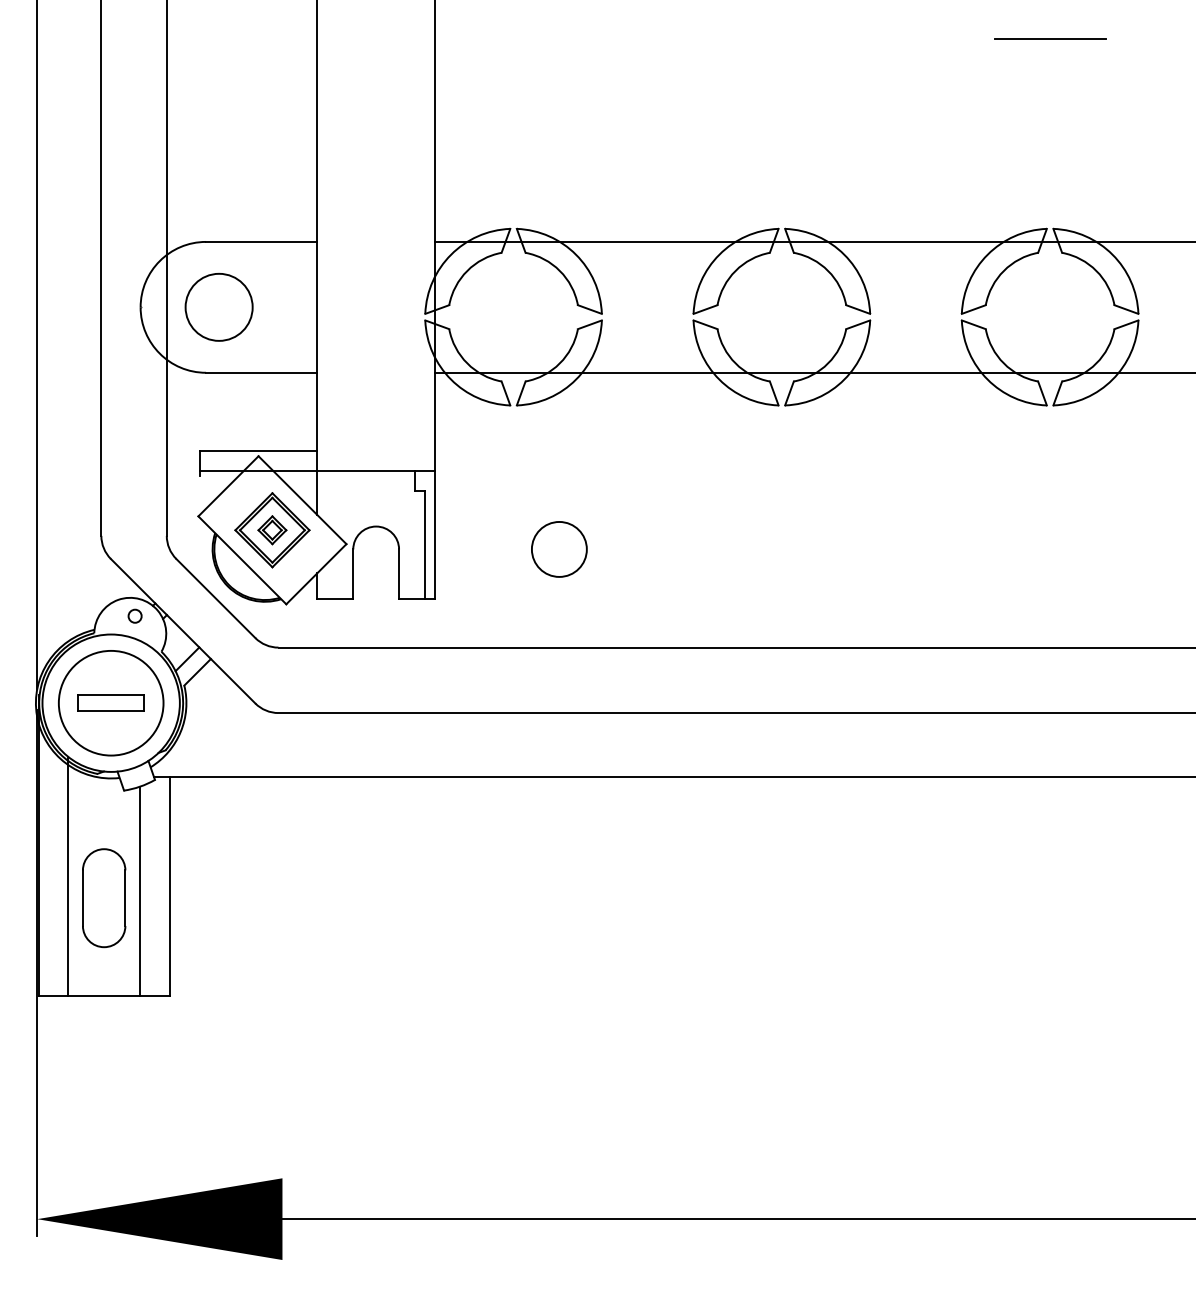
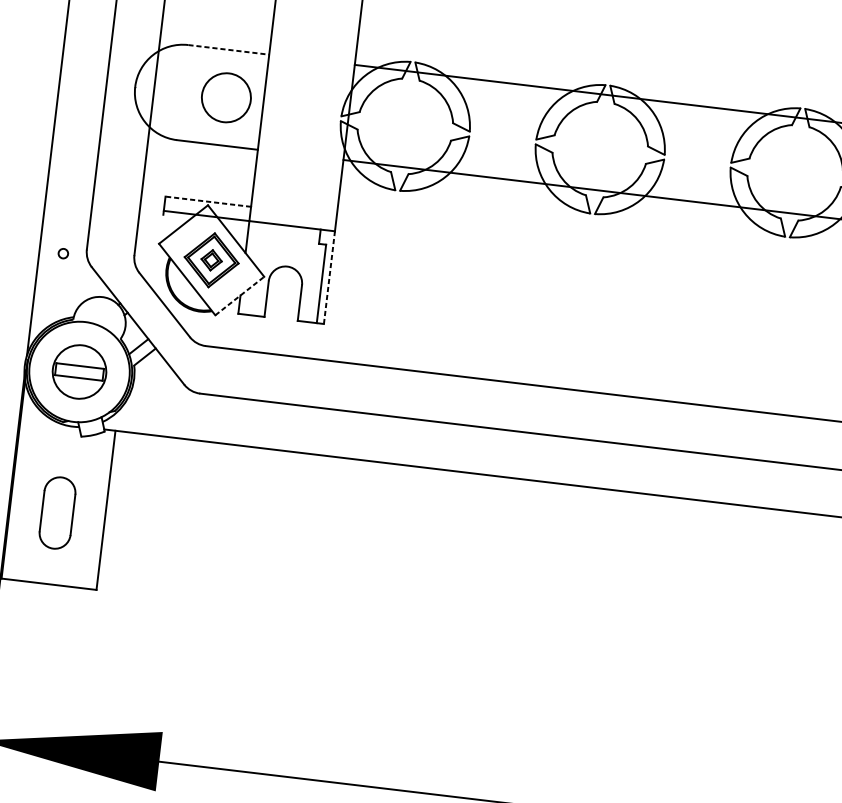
line: (261, 241) -> (228, 49), solid -> dashed
circle: (218, 306) -> (226, 97), moved
line: (258, 451) -> (208, 201), solid -> dashed
line: (435, 534) -> (329, 277), solid -> dashed
circle: (559, 549) -> (418, 299), removed
line: (316, 574) -> (239, 296), solid -> dashed
circle: (134, 615) -> (62, 253), moved
circle: (110, 702) -> (79, 371), size x0.7
line: (68, 877) -> (33, 494), removed
line: (140, 891) -> (84, 511), removed

